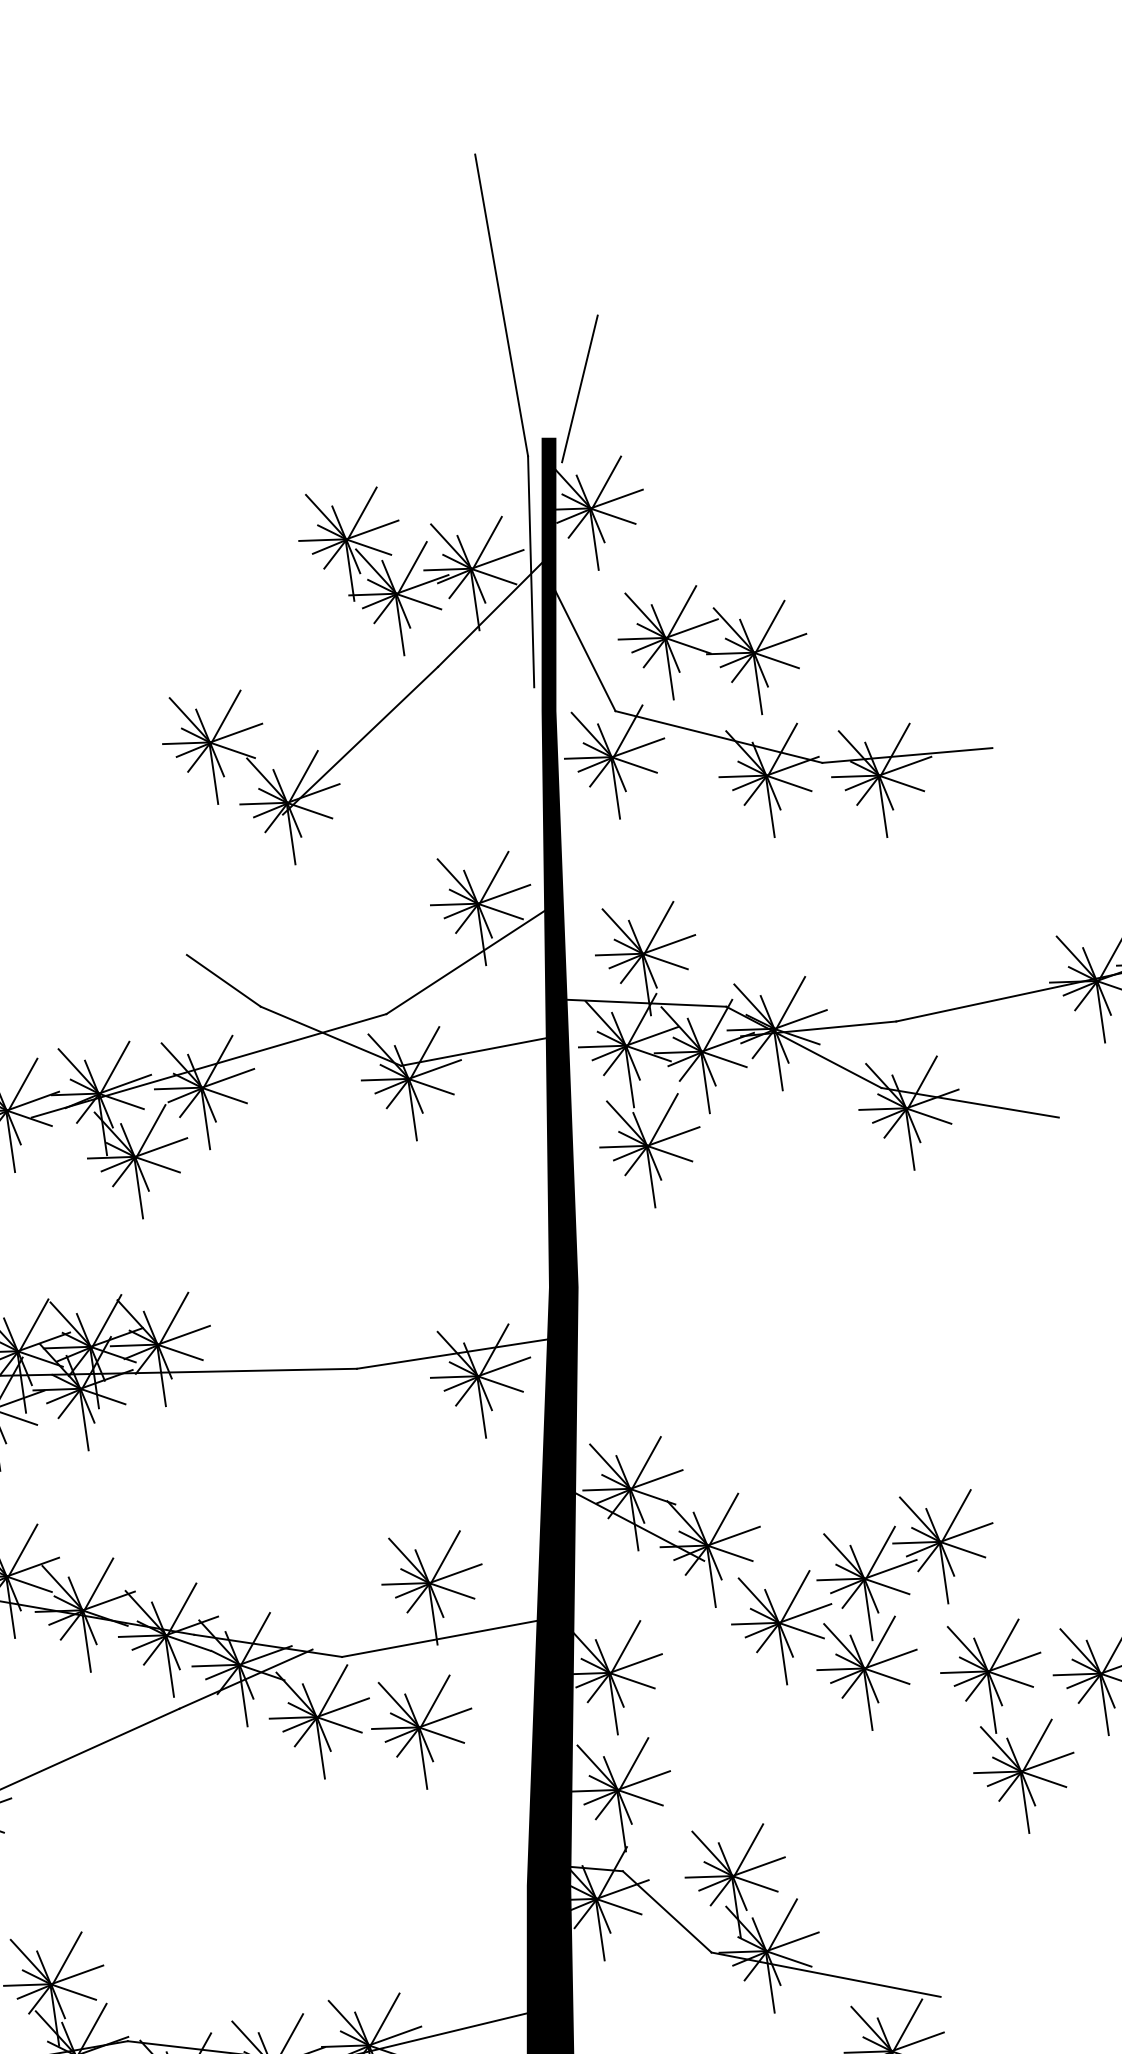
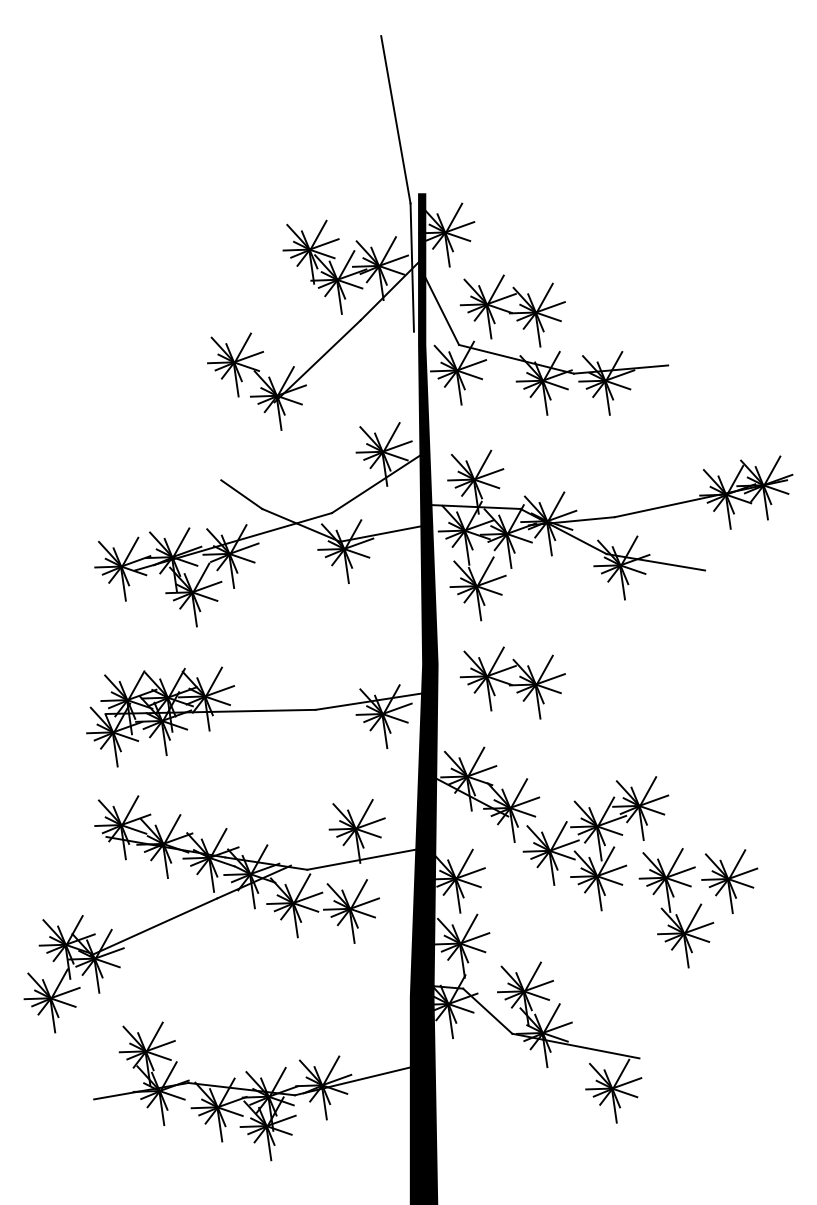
line: (580, 387) -> (439, 165), removed
part: (711, 1319) -> (512, 682), added

